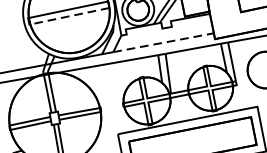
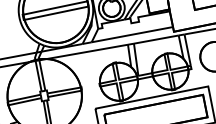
line: (68, 16) -> (55, 13), dashed -> solid
line: (163, 42) -> (132, 34), dashed -> solid

